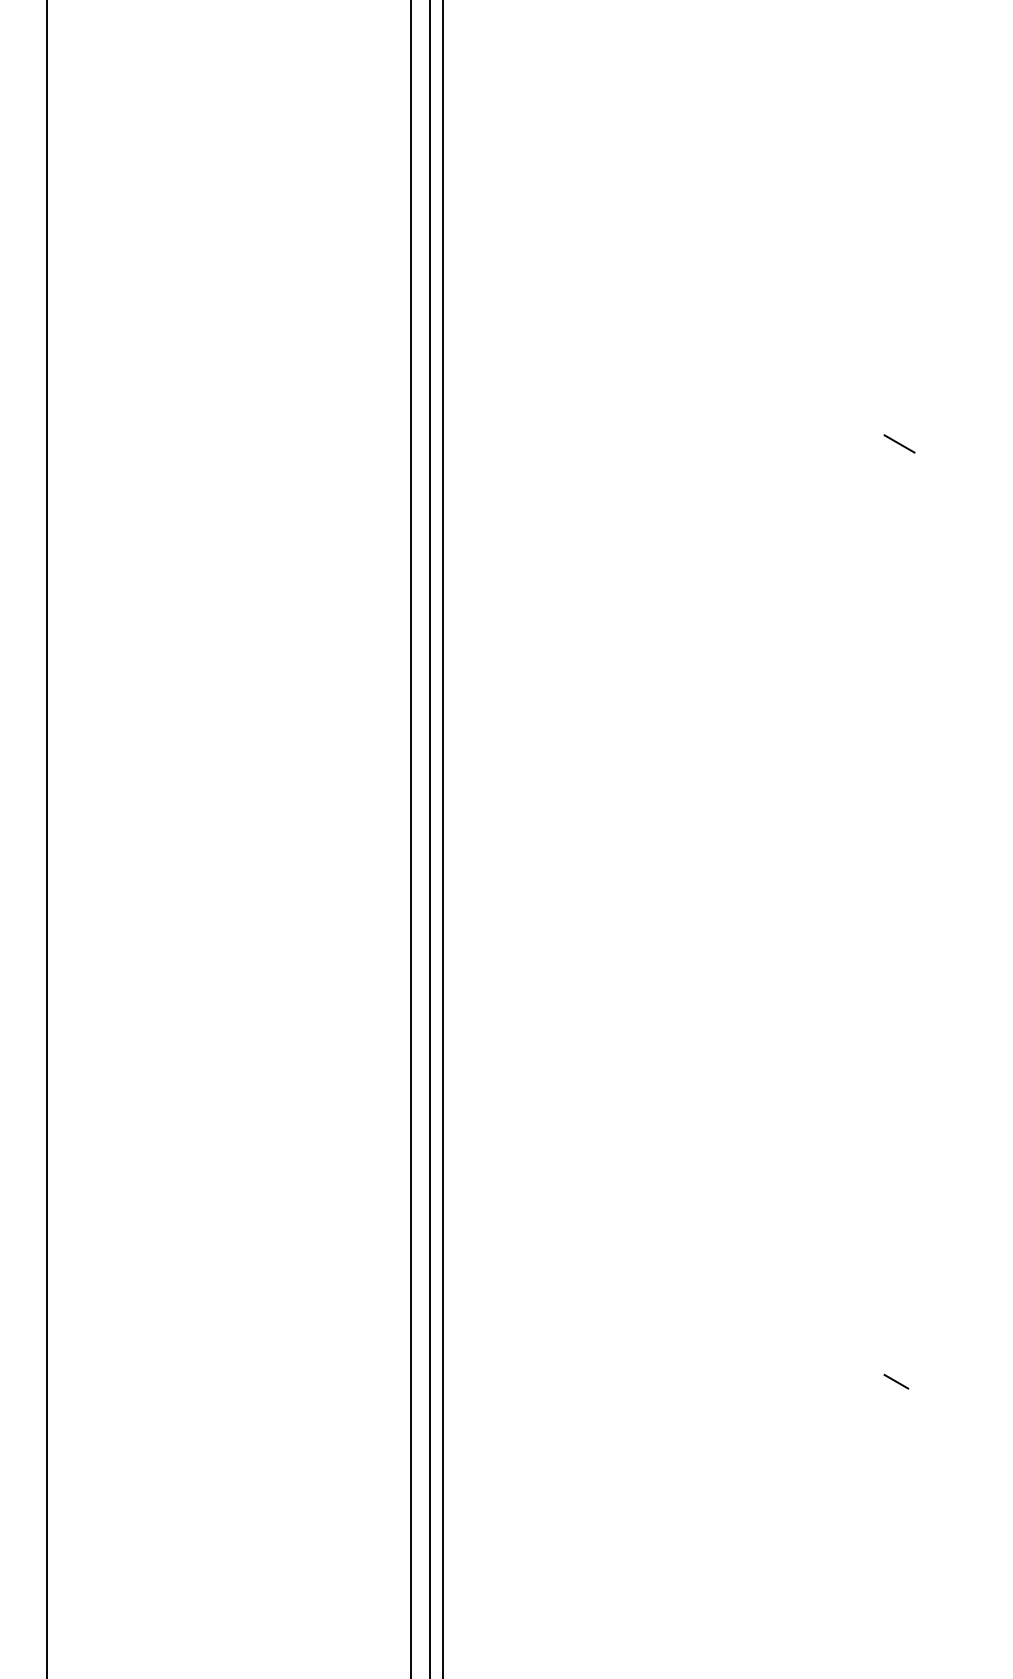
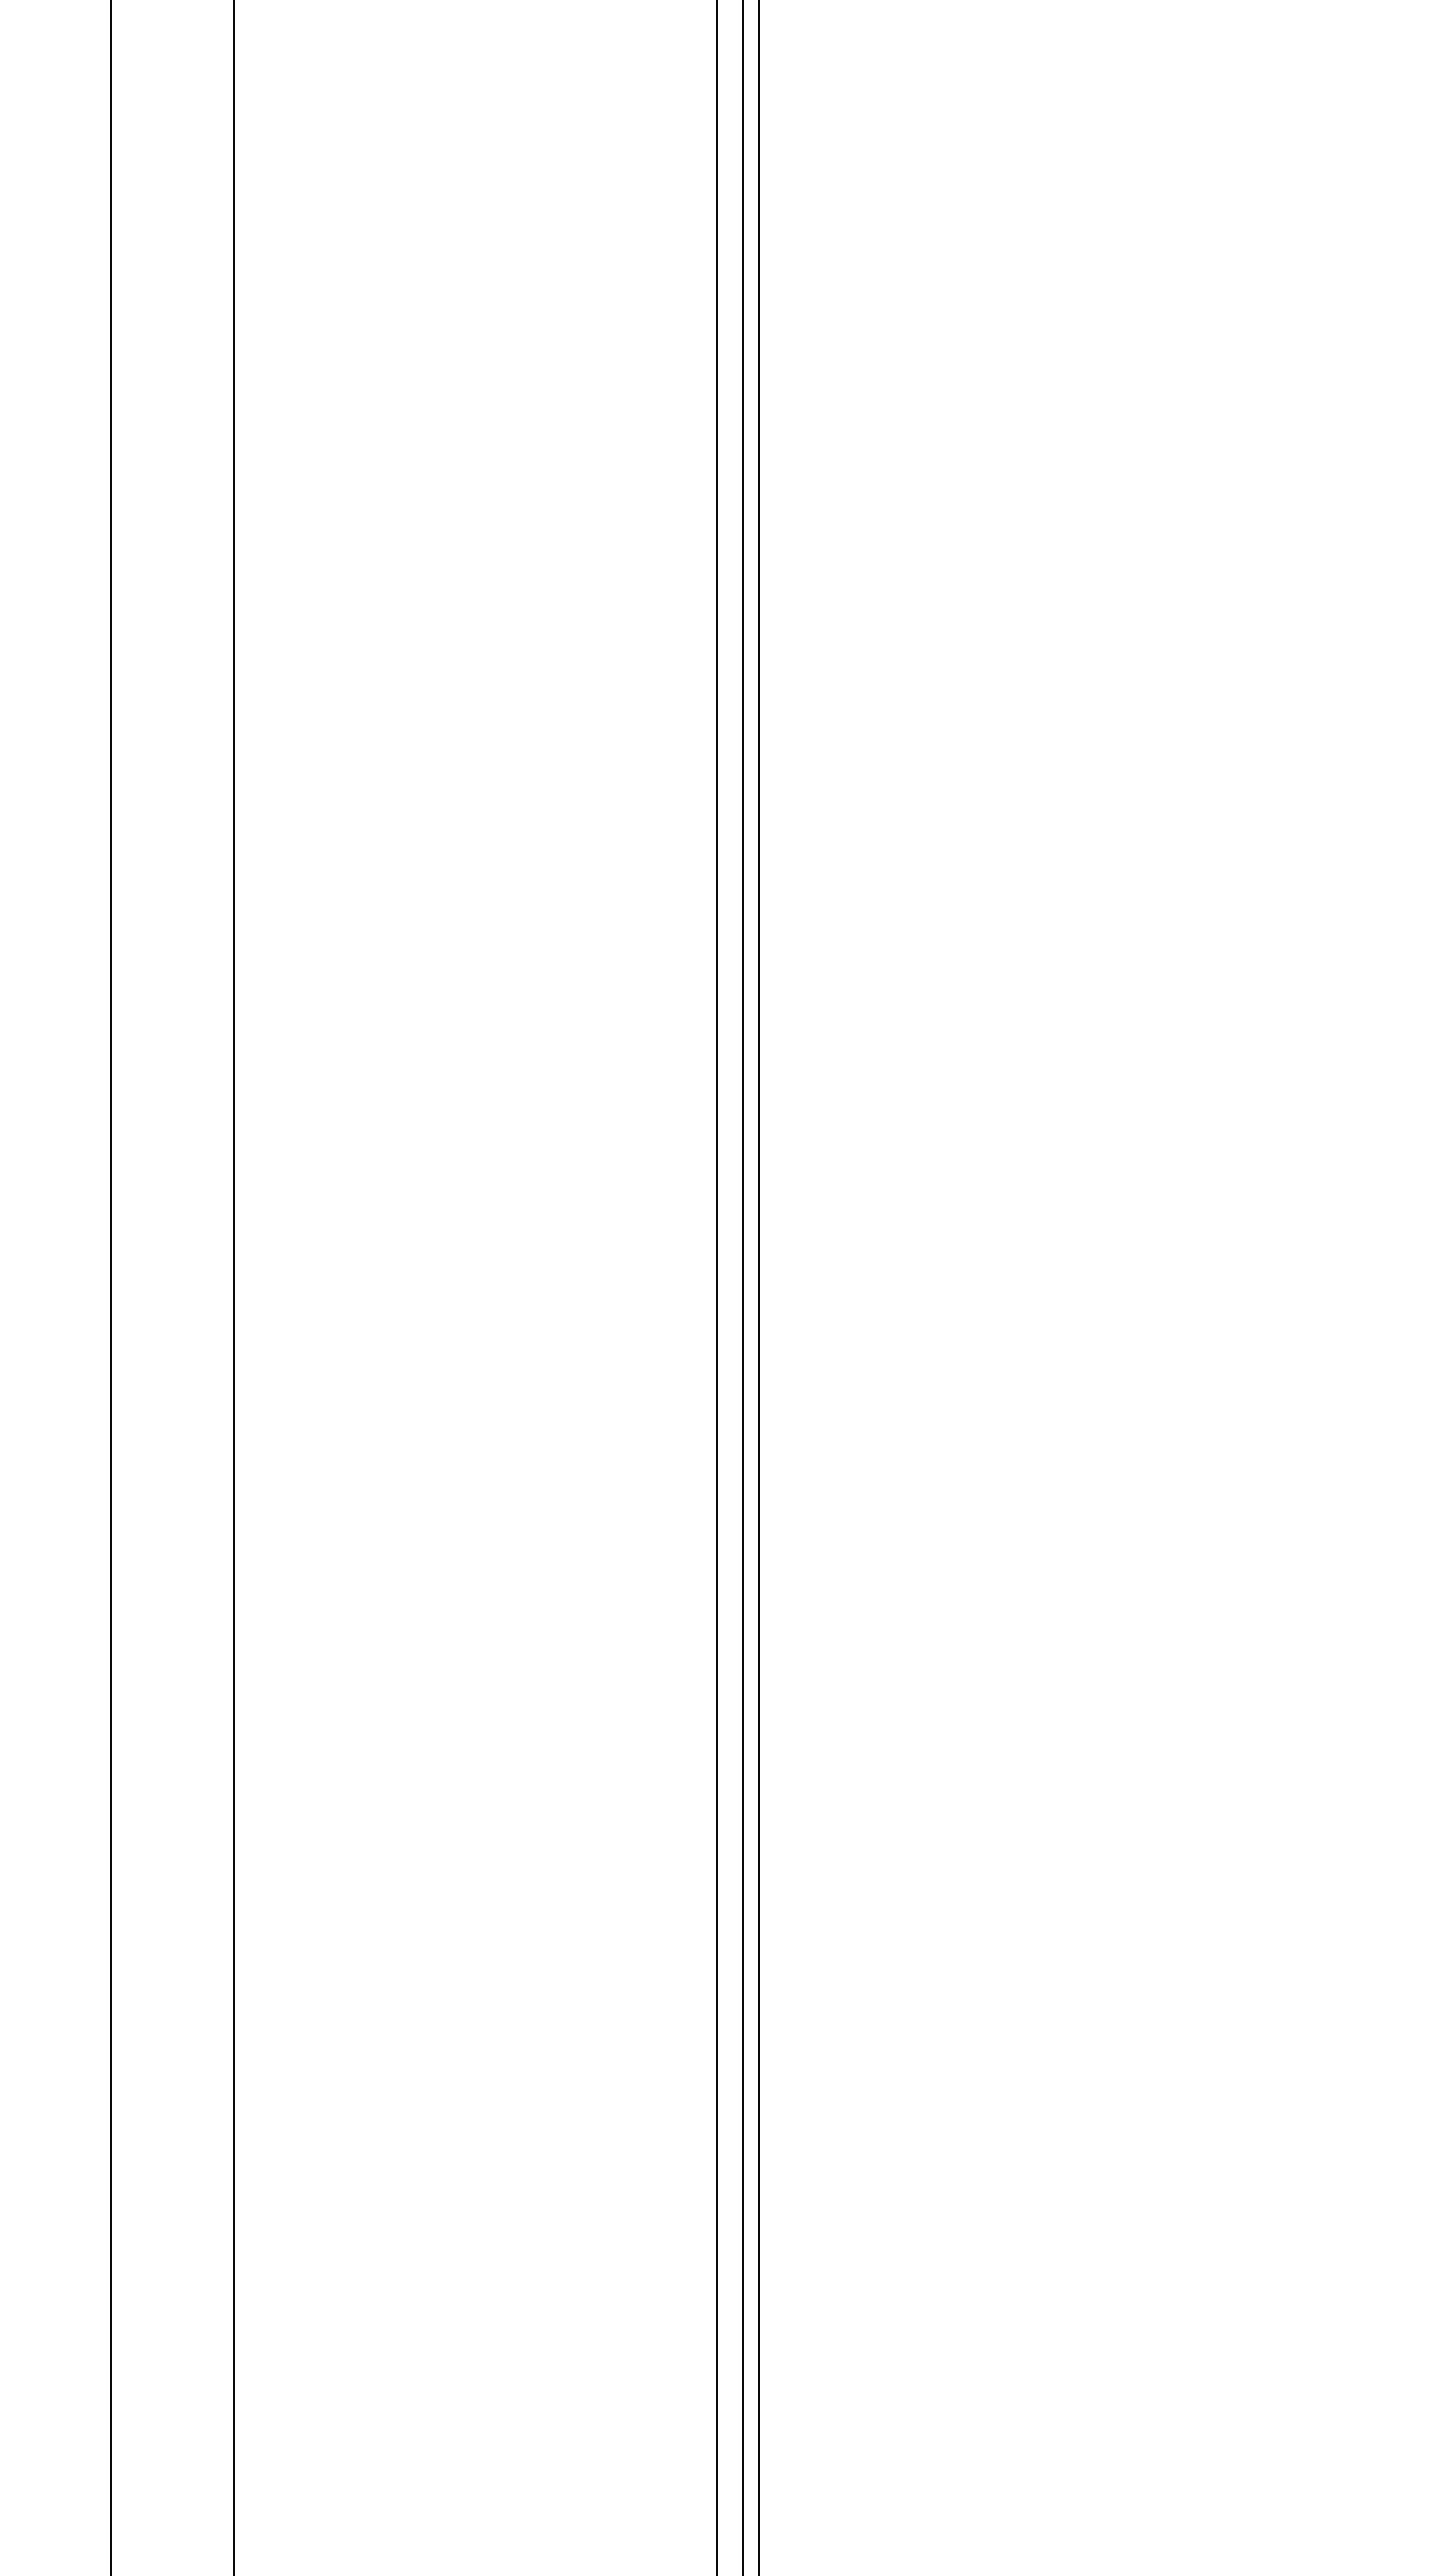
line: (899, 443) -> (1364, 890), removed
line: (896, 1381) -> (1360, 2134), removed

